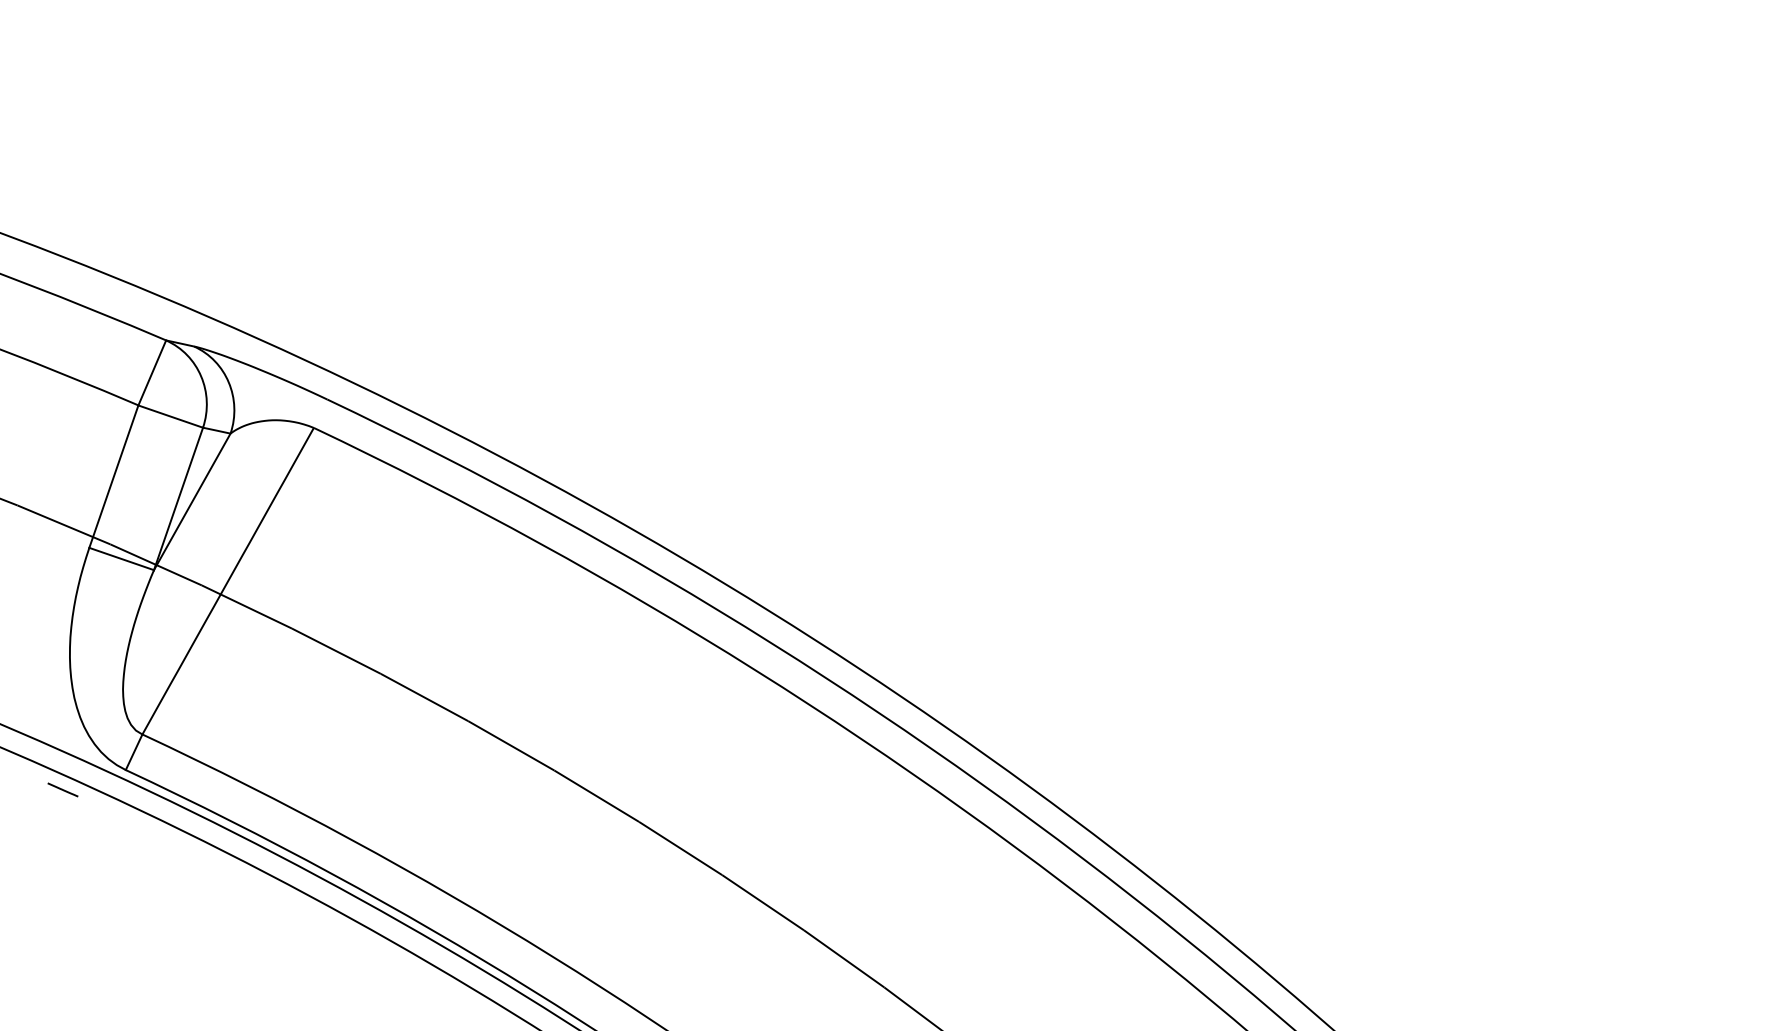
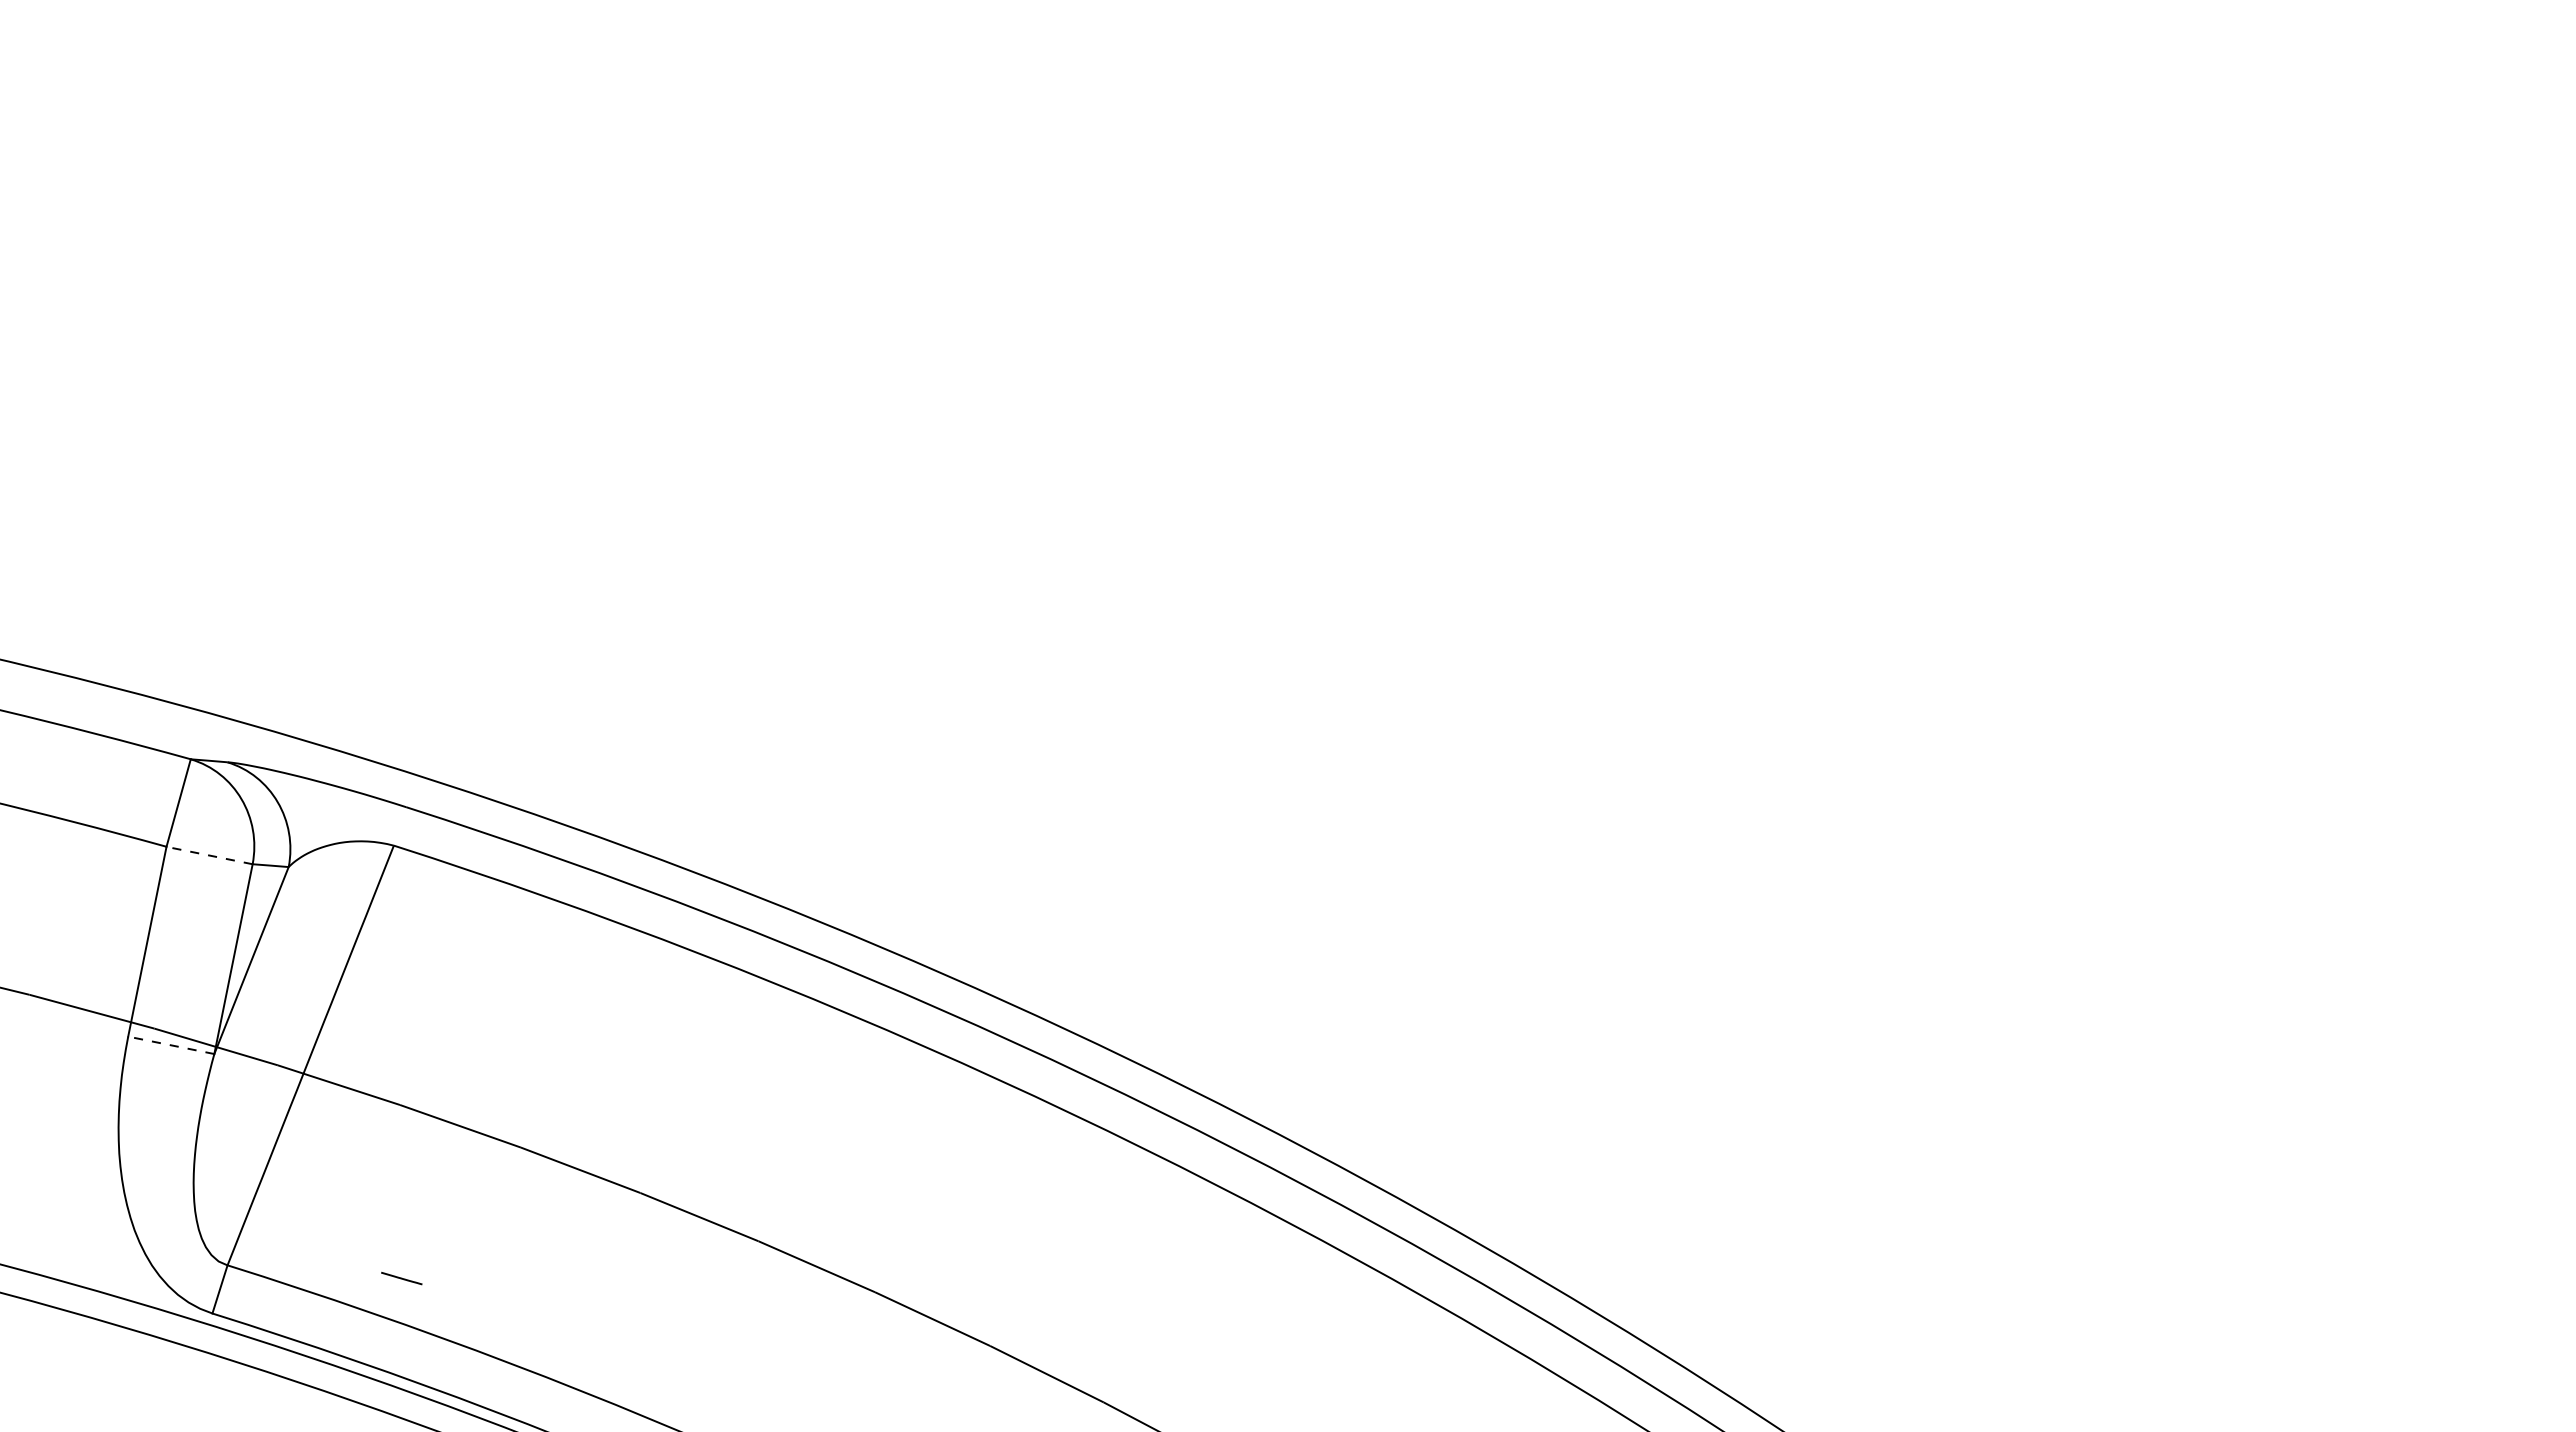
line: (170, 416) -> (209, 855), solid -> dashed
line: (121, 559) -> (171, 1045), solid -> dashed
line: (62, 789) -> (401, 1278), moved

